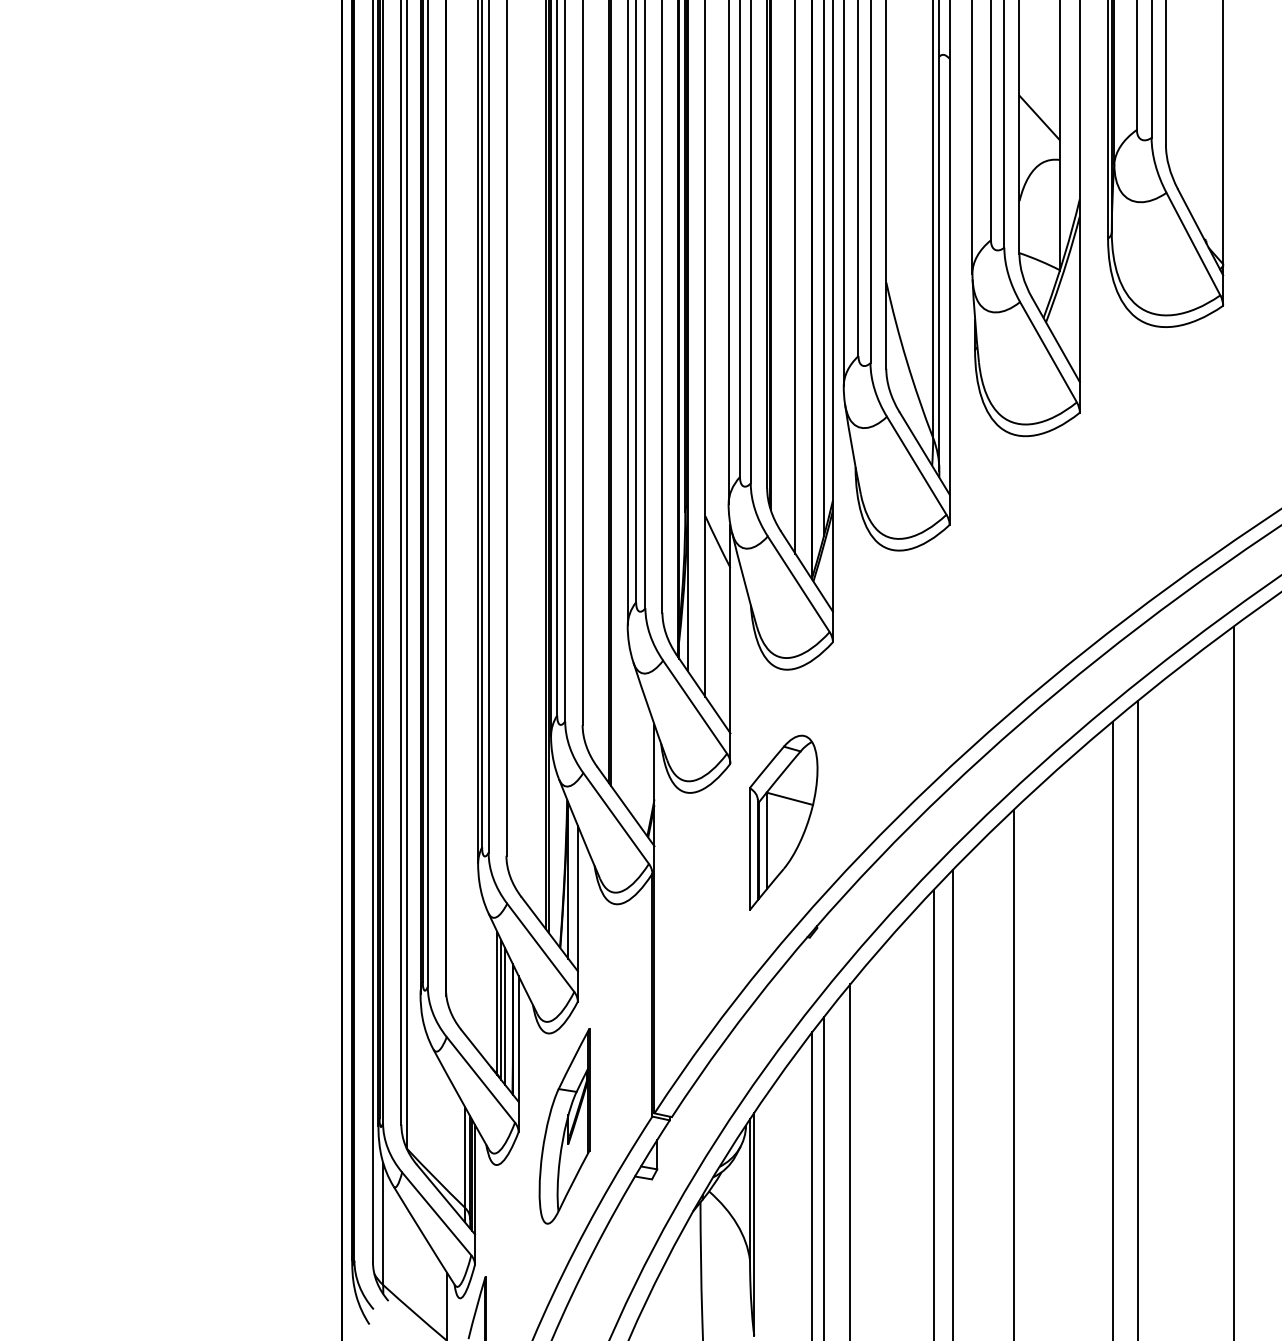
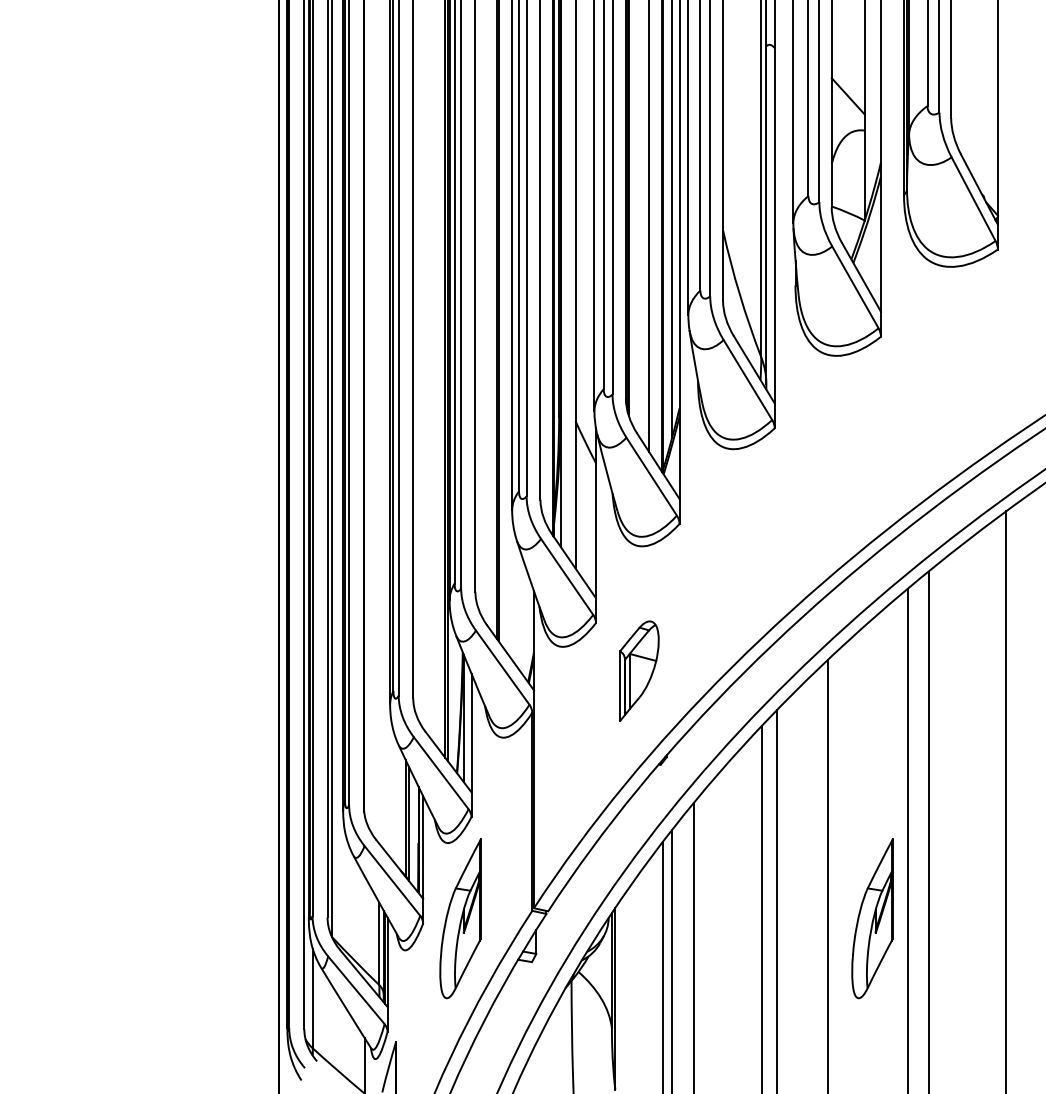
part: (783, 822) -> (639, 670), size x0.7
line: (504, 1015) -> (411, 828), removed
part: (1069, 1126) -> (872, 918), added

